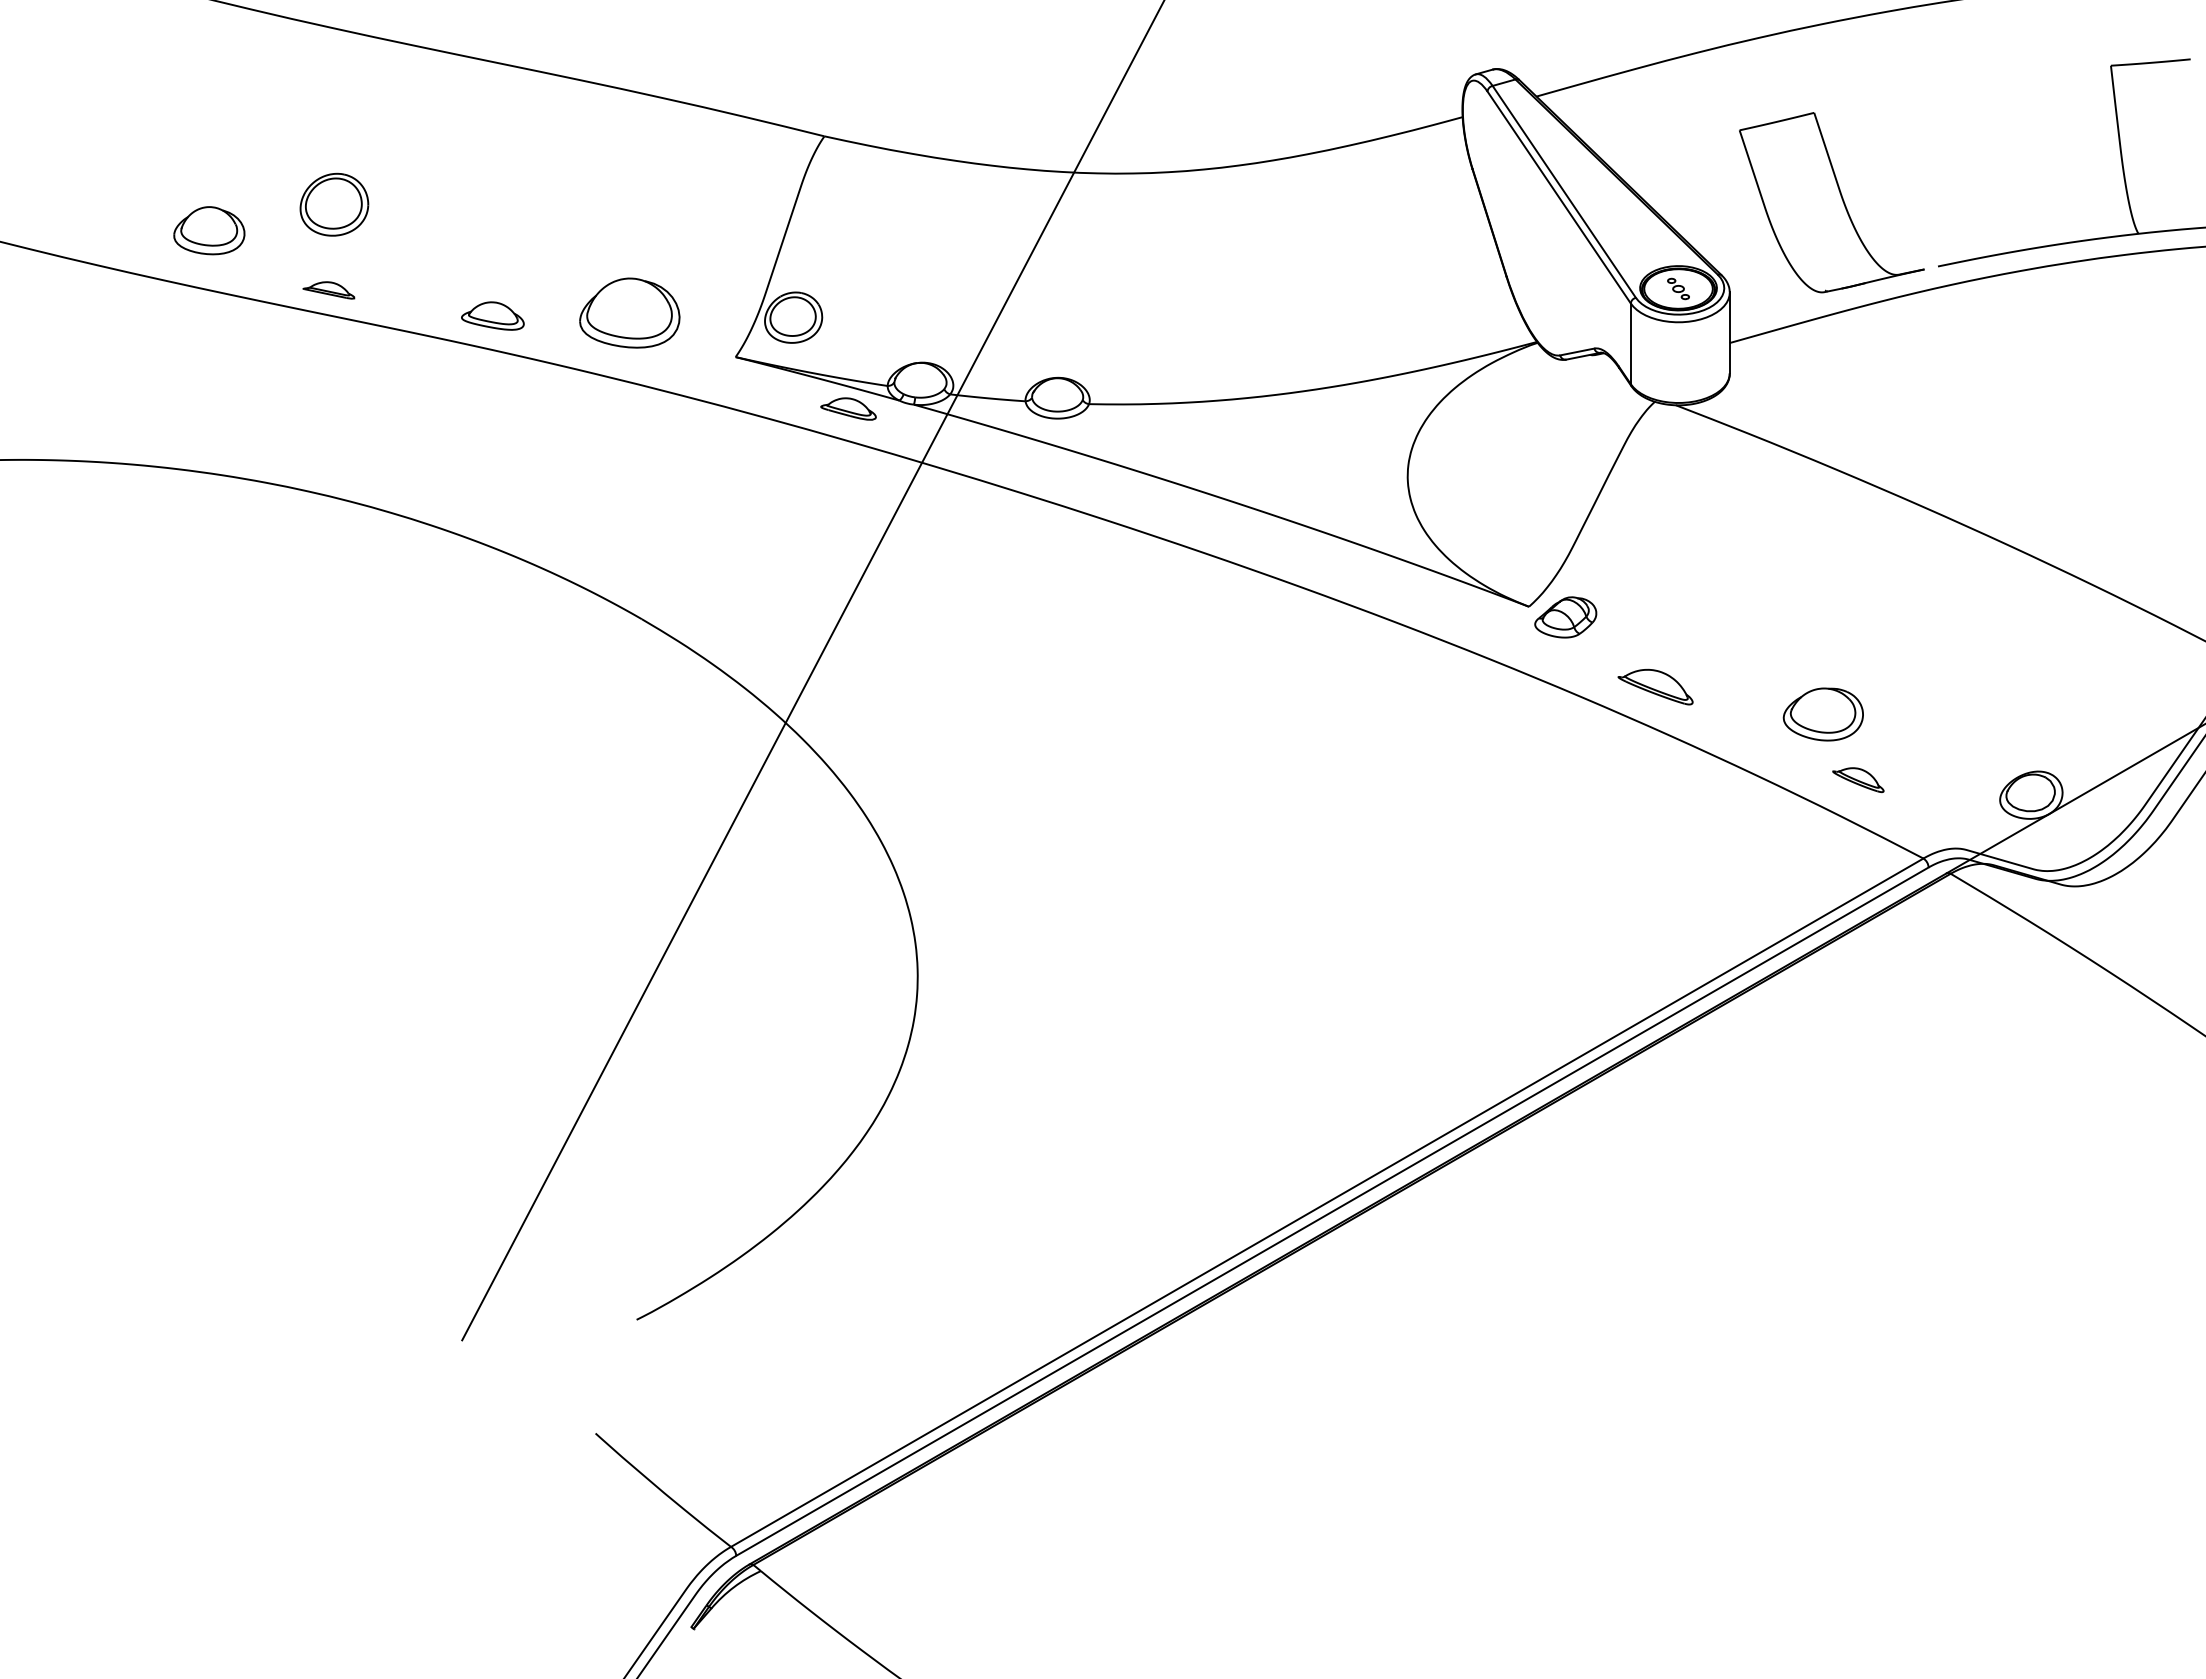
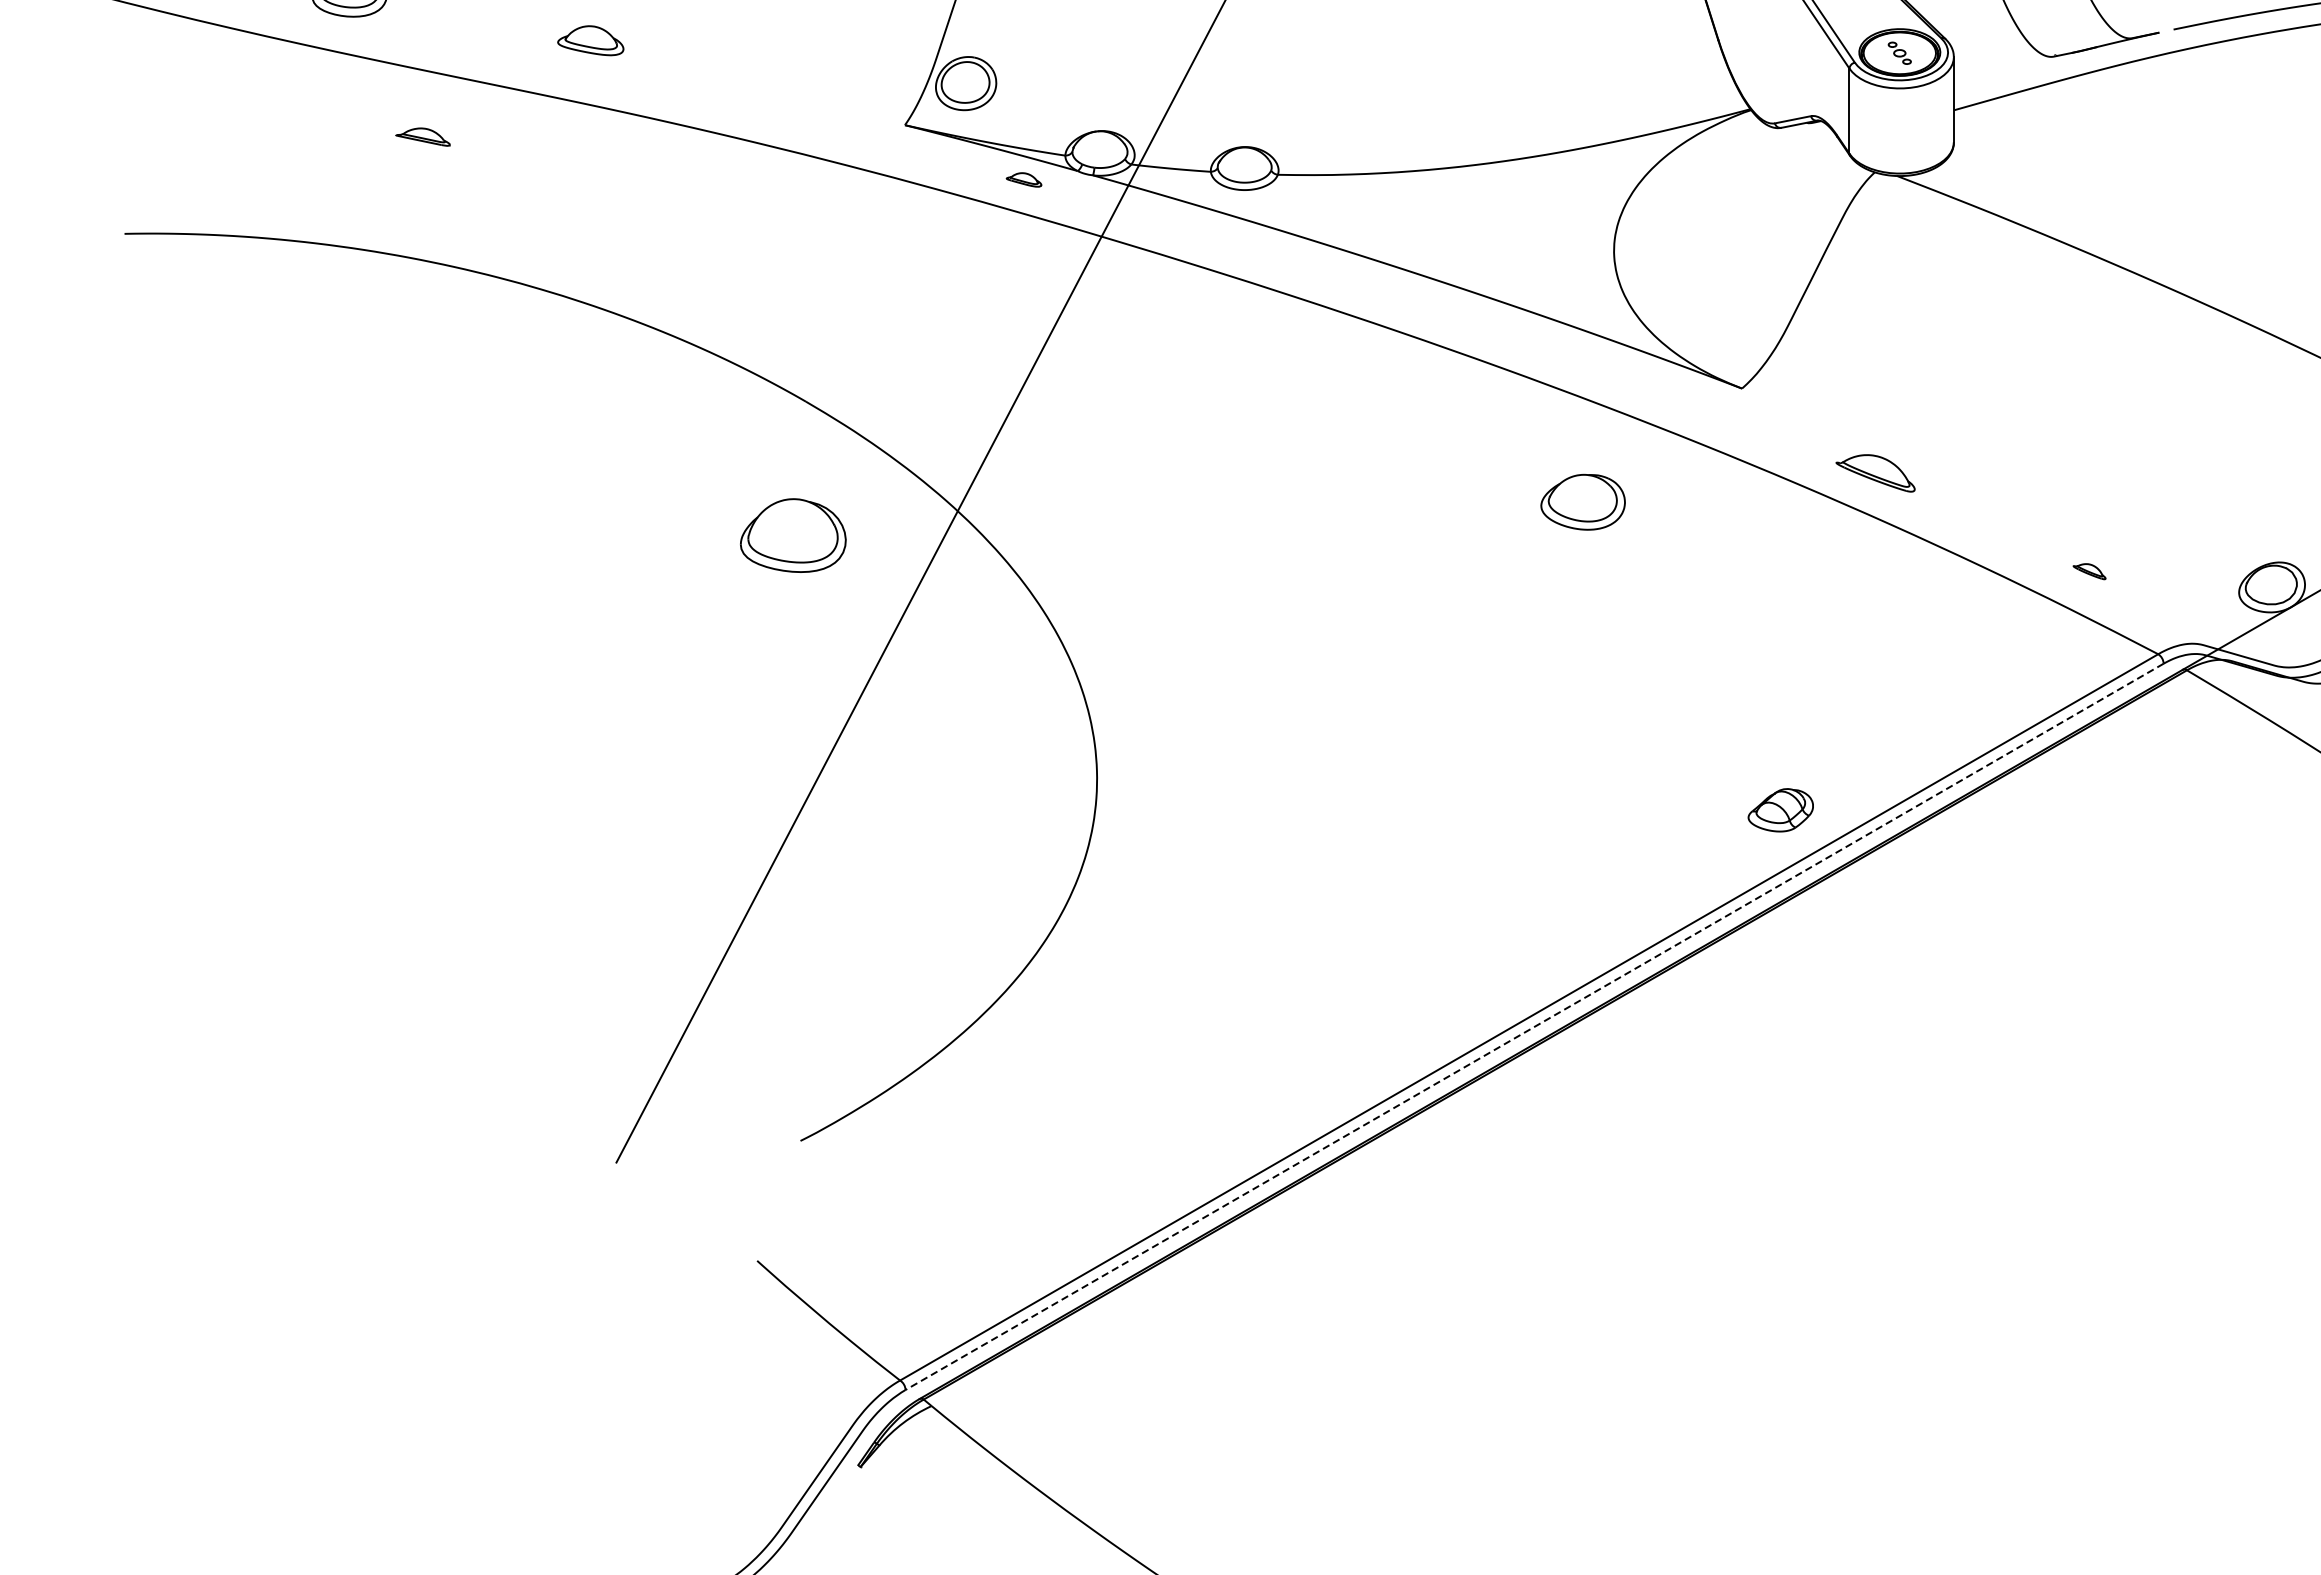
part: (328, 290) -> (422, 137), moved
part: (629, 312) -> (792, 534), moved
part: (492, 315) -> (590, 40), moved
part: (848, 408) -> (1024, 179), size x0.6
part: (1565, 617) -> (1780, 810), moved
part: (1822, 714) -> (1582, 502), moved
part: (1858, 780) -> (2089, 571), size x0.6
line: (1332, 1211) -> (1534, 1026), solid -> dashed

